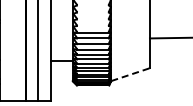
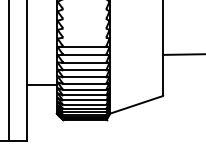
line: (130, 74) -> (136, 104), dashed -> solid

